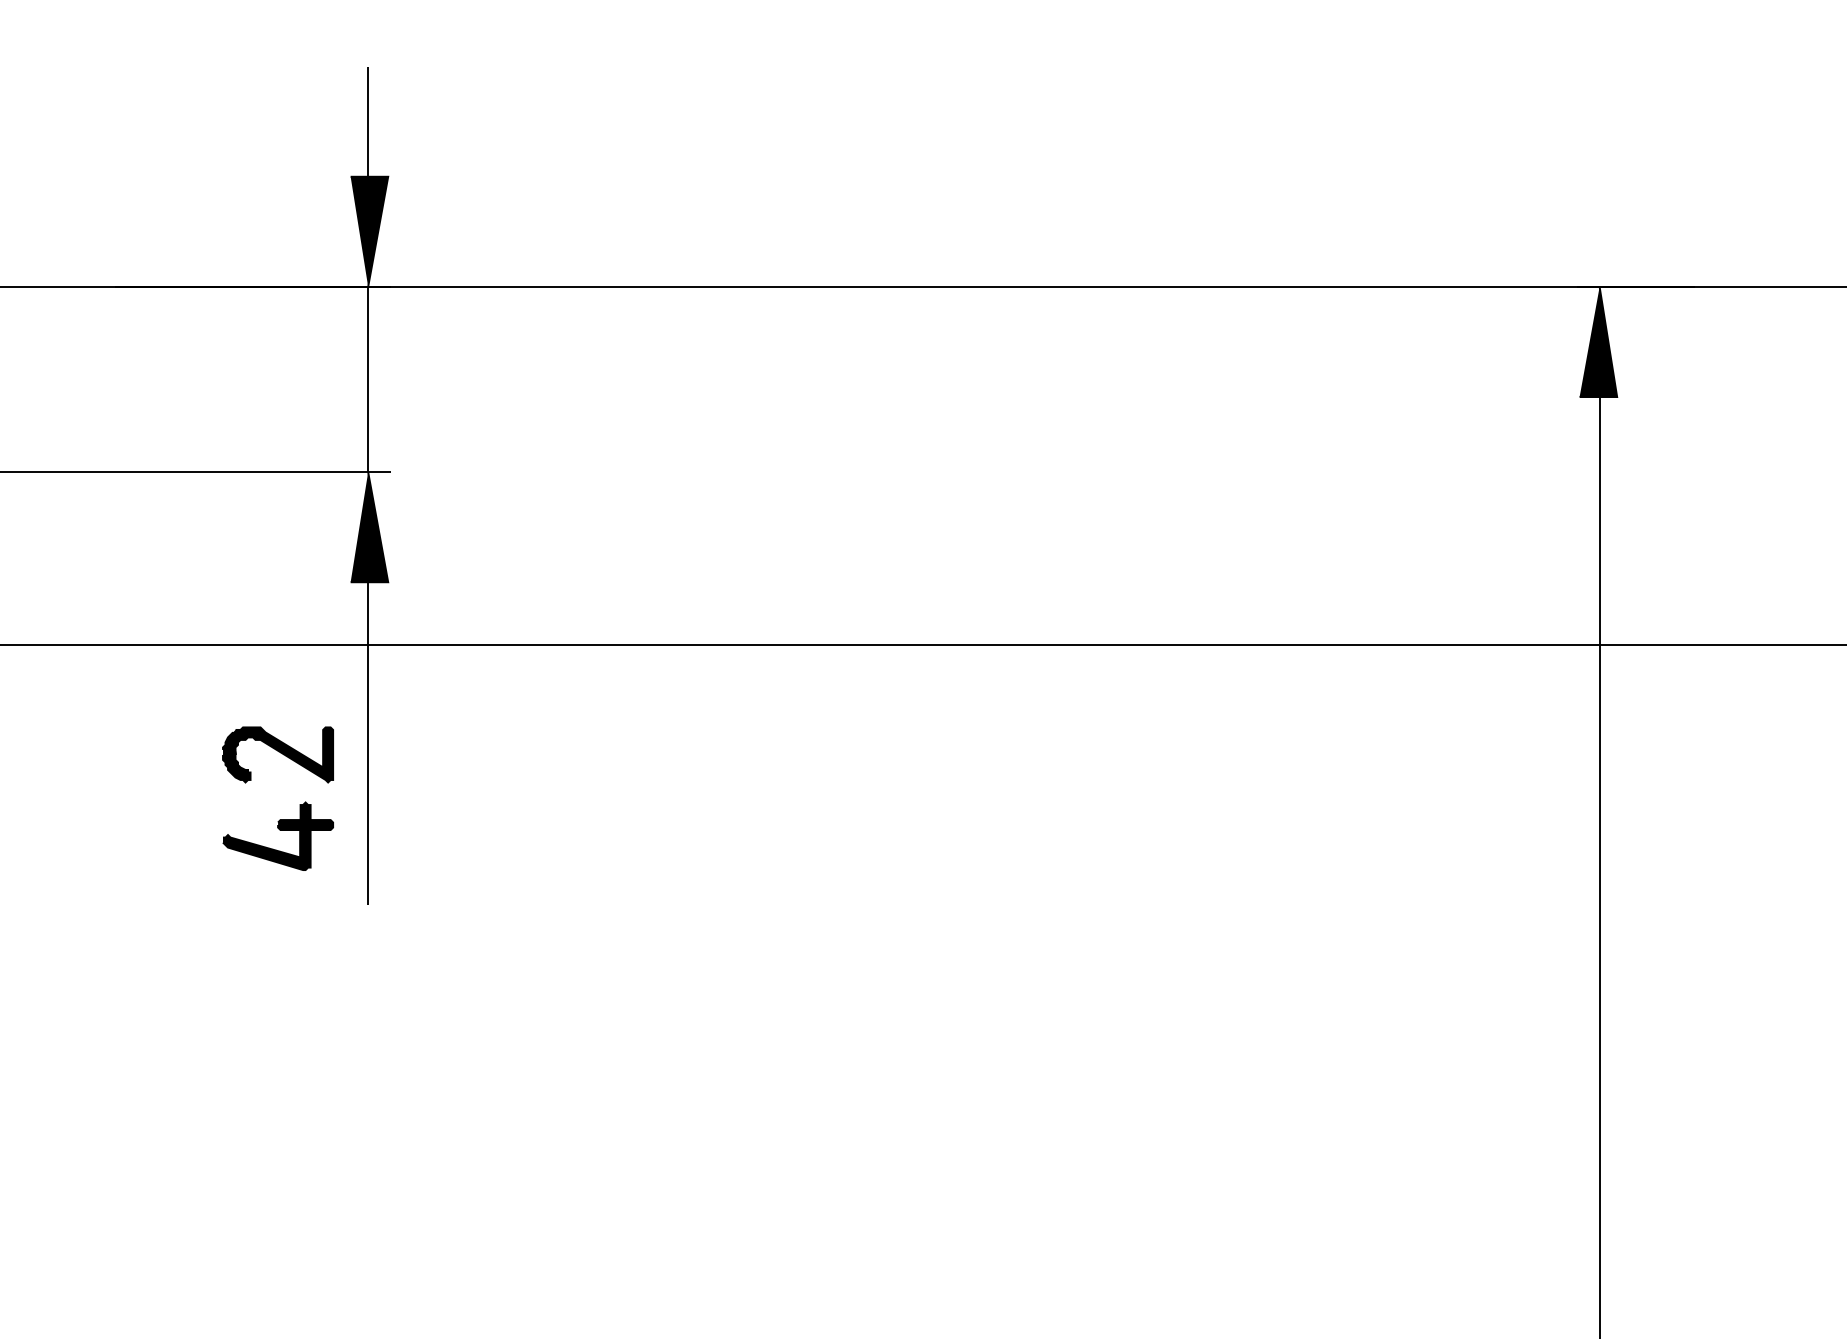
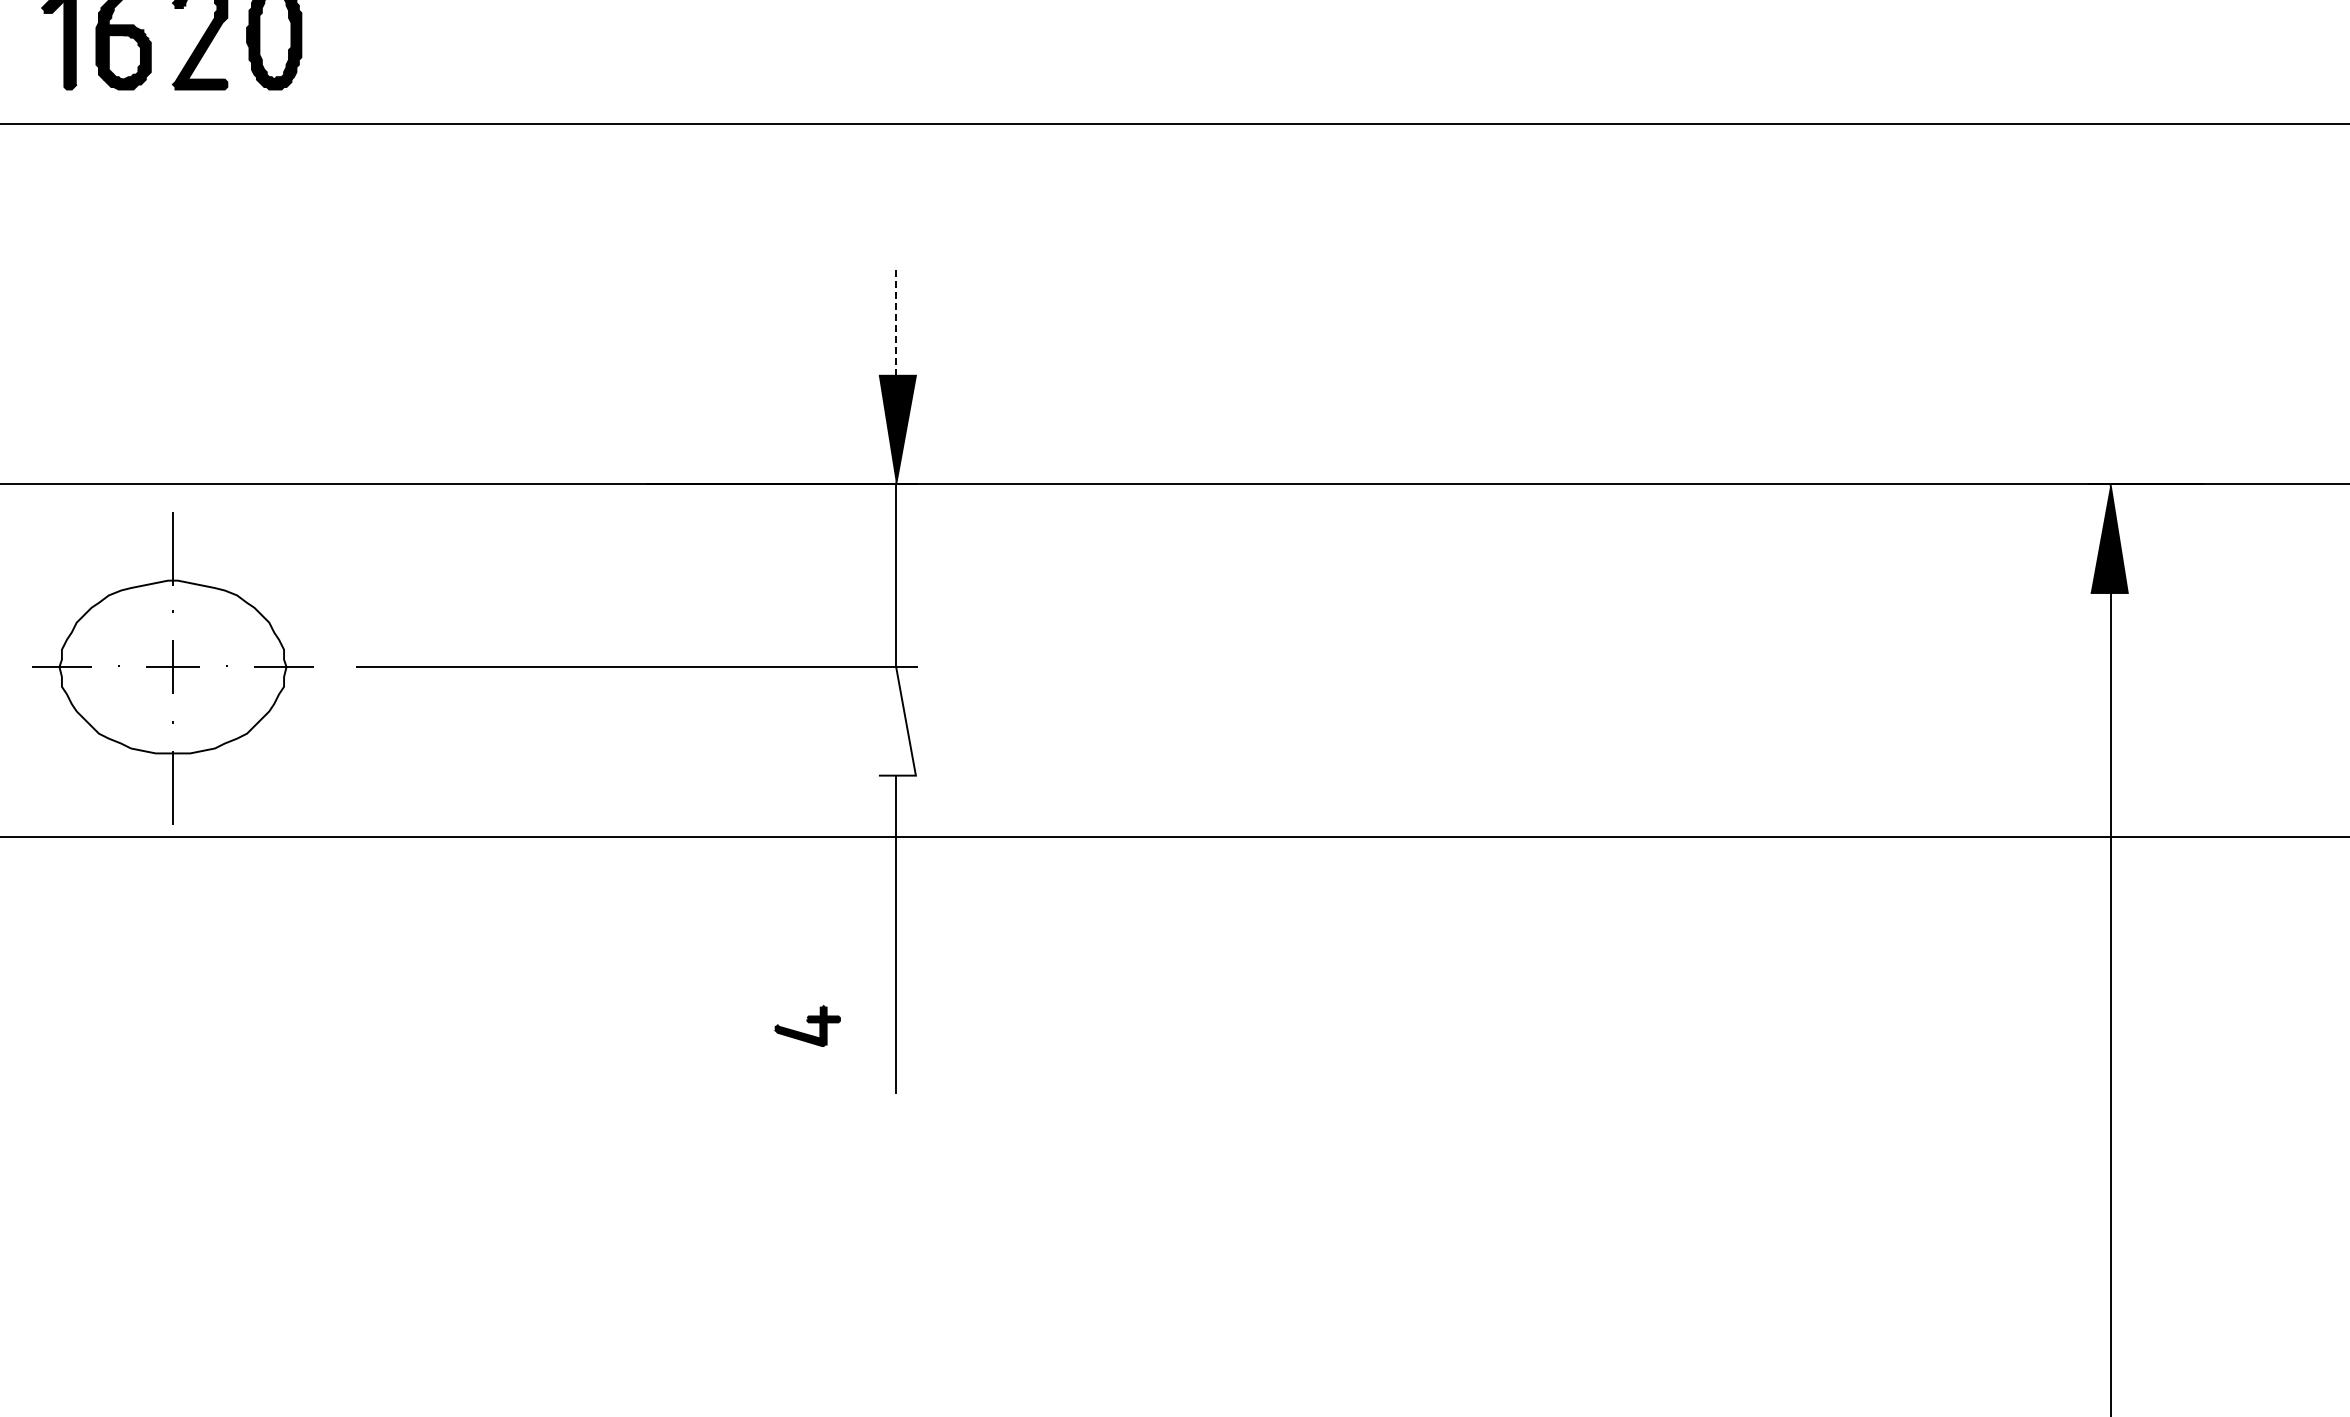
line: (368, 121) -> (896, 321), solid -> dashed
fill: (368, 527) -> (896, 721), removed
part: (278, 754) -> (807, 945), removed
part: (278, 835) -> (807, 1025), size x0.6

